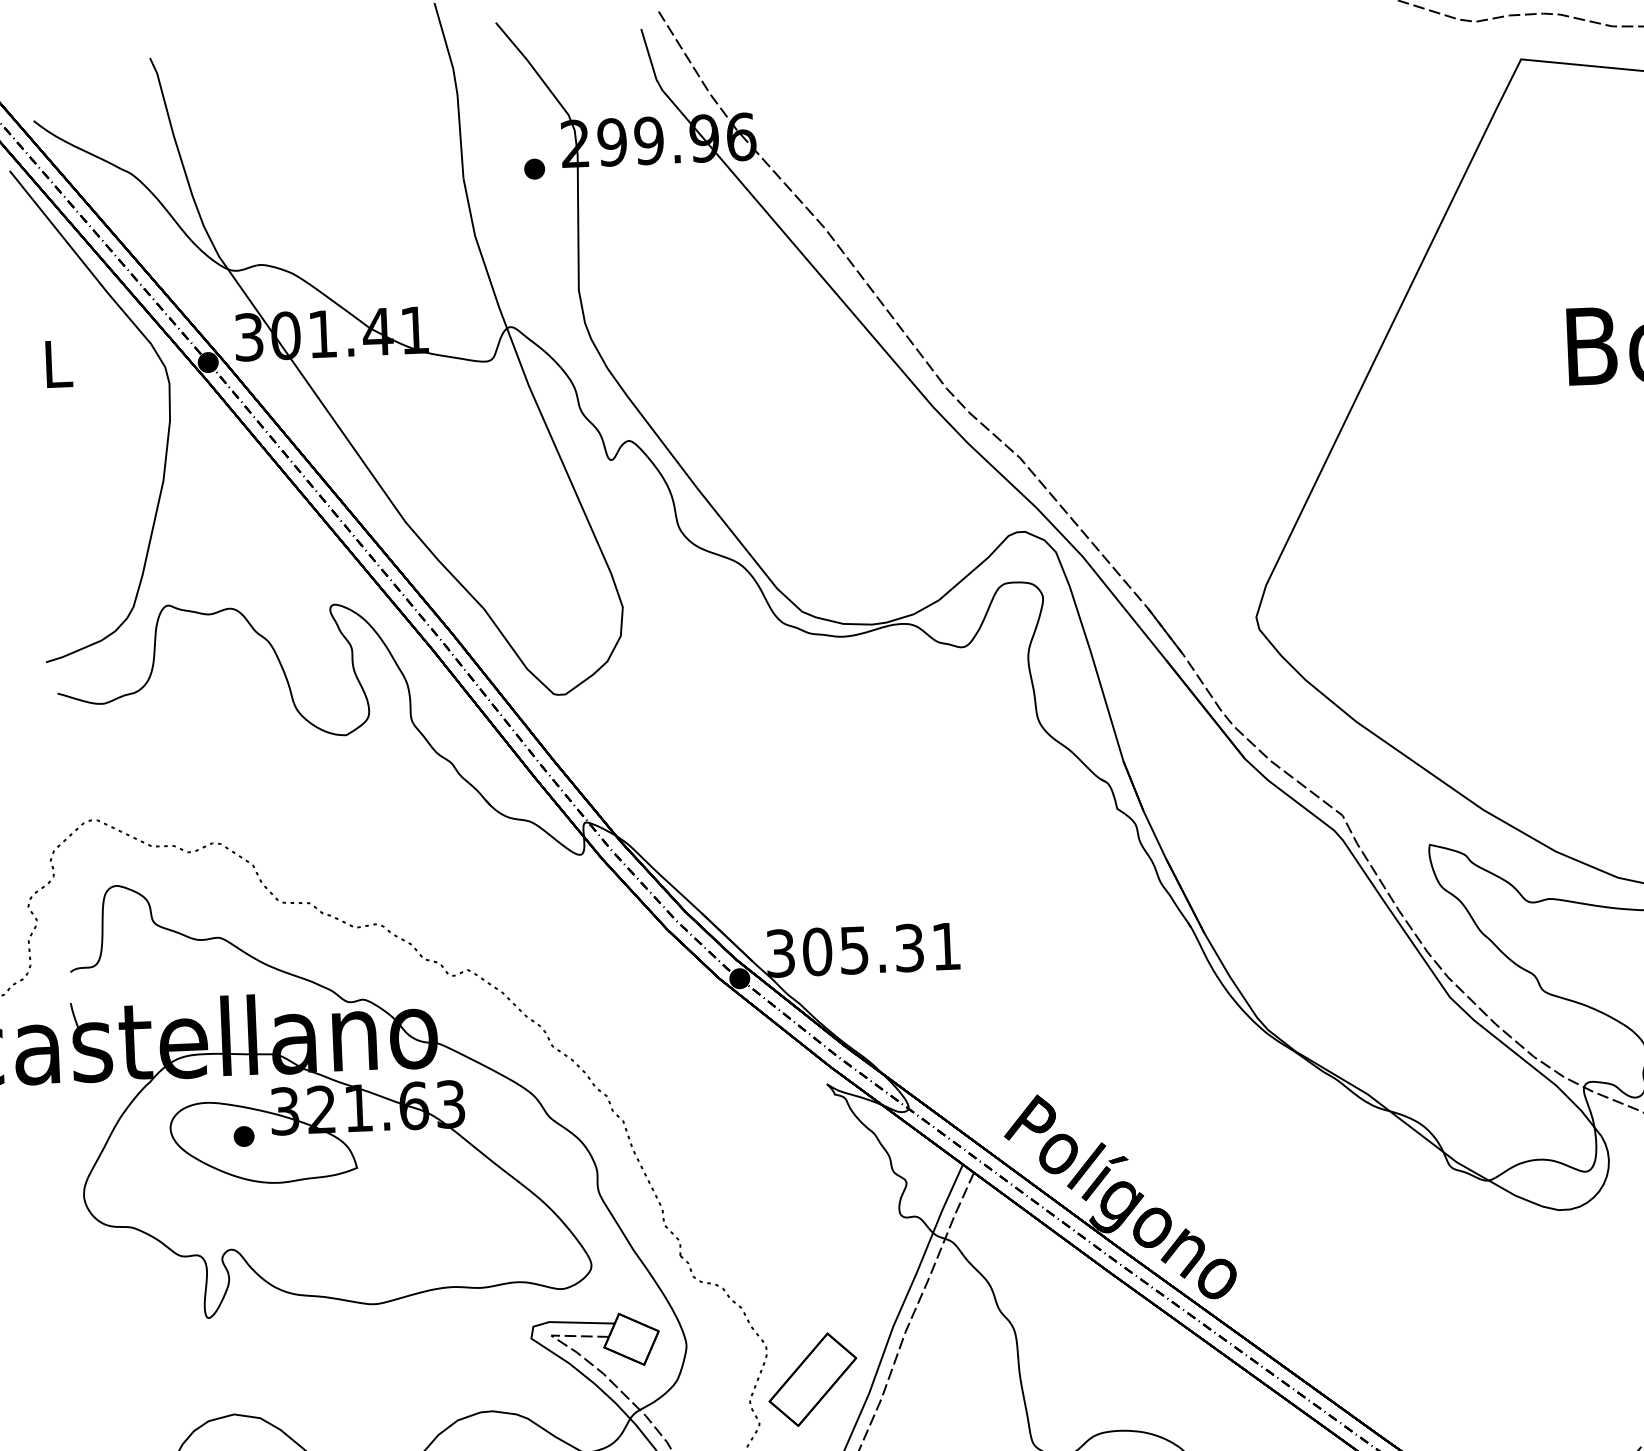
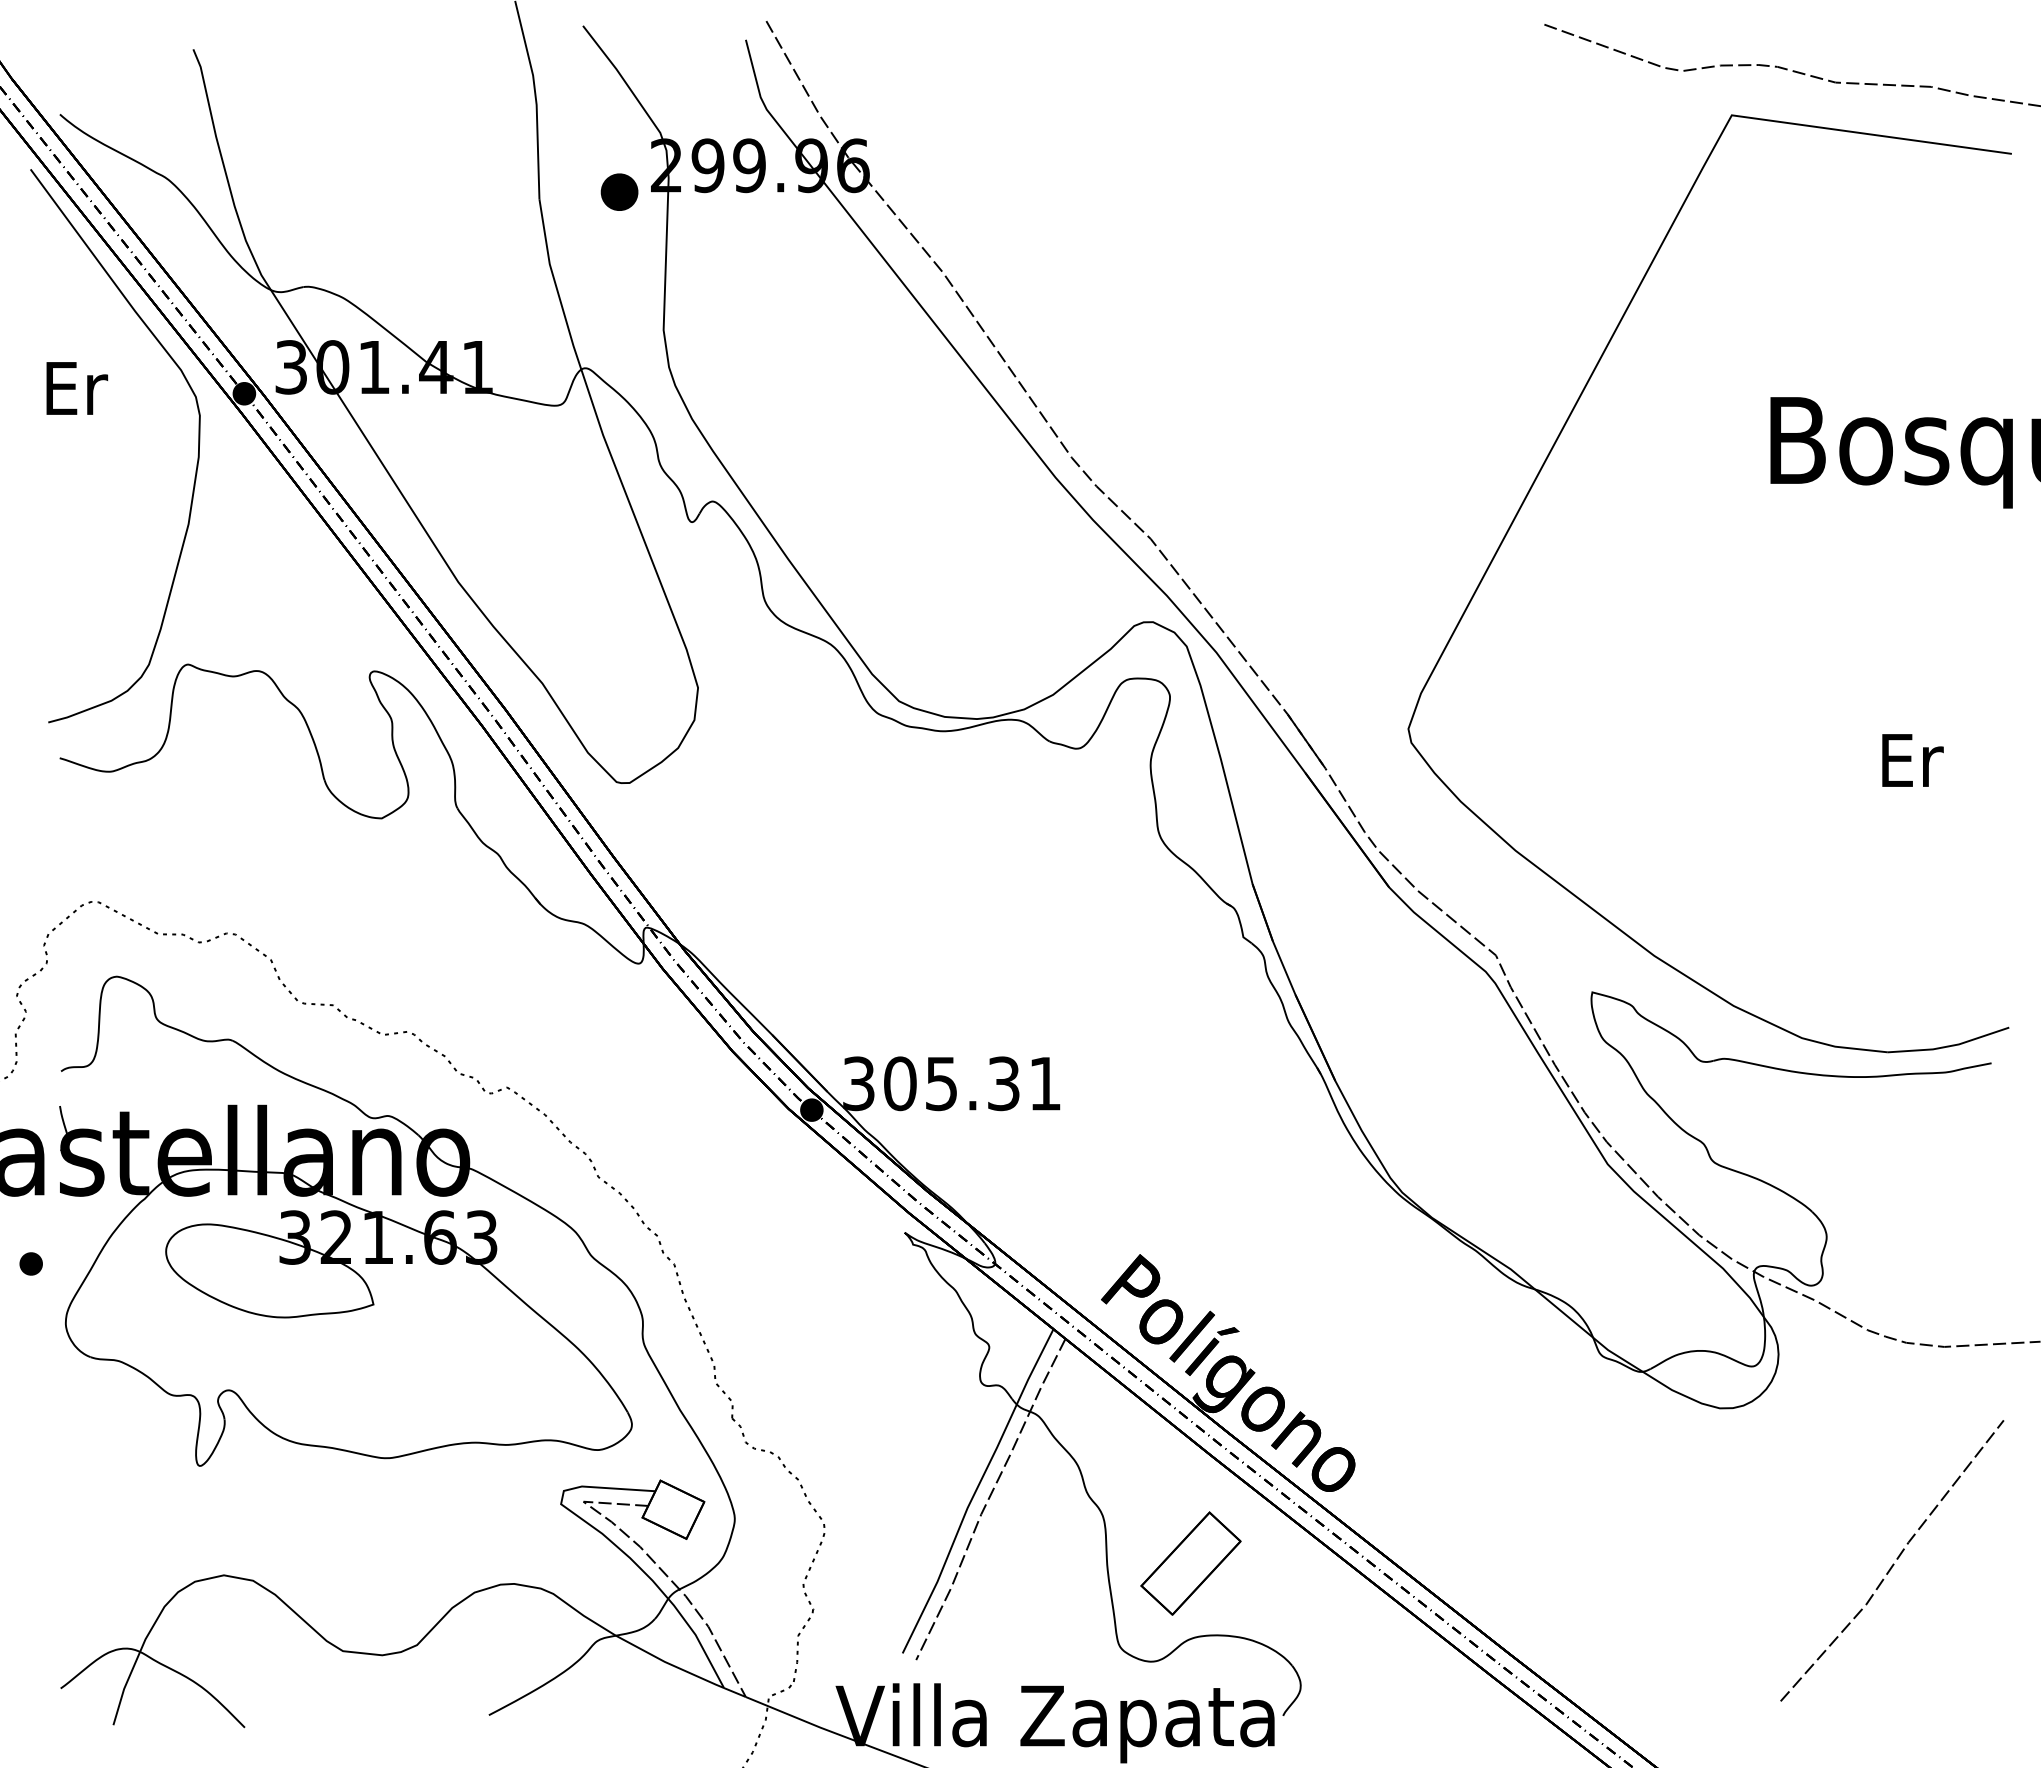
part: (534, 168) -> (619, 191), size x1.6
text: (59, 364) -> (77, 388), L -> Er
part: (243, 1136) -> (30, 1263), moved
part: (812, 1379) -> (1190, 1563), moved

